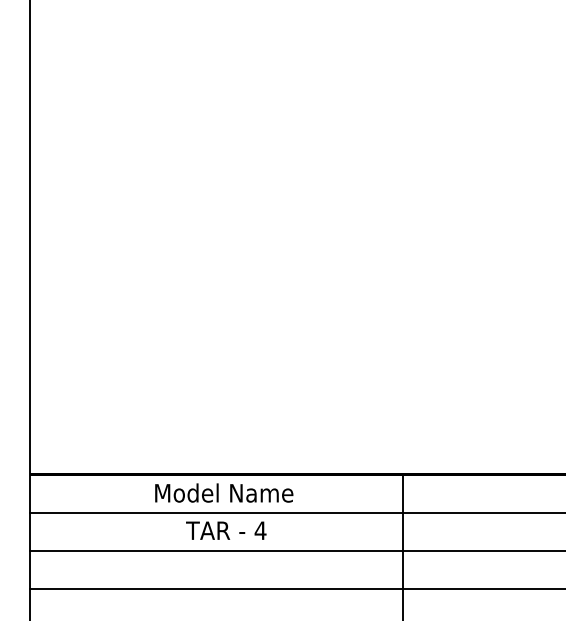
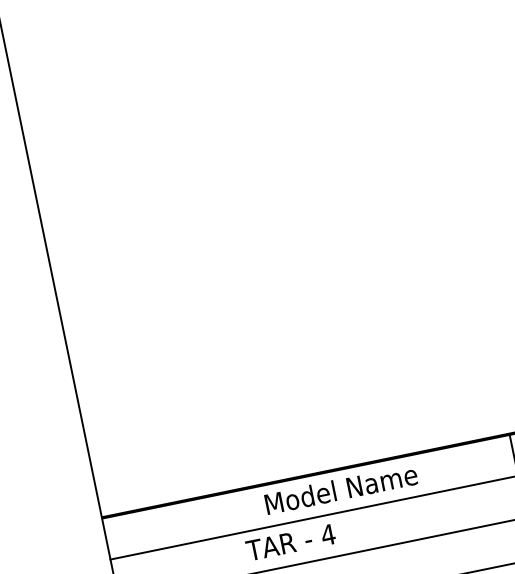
text: (224, 492) -> (341, 488), moved
text: (226, 530) -> (291, 542), moved

